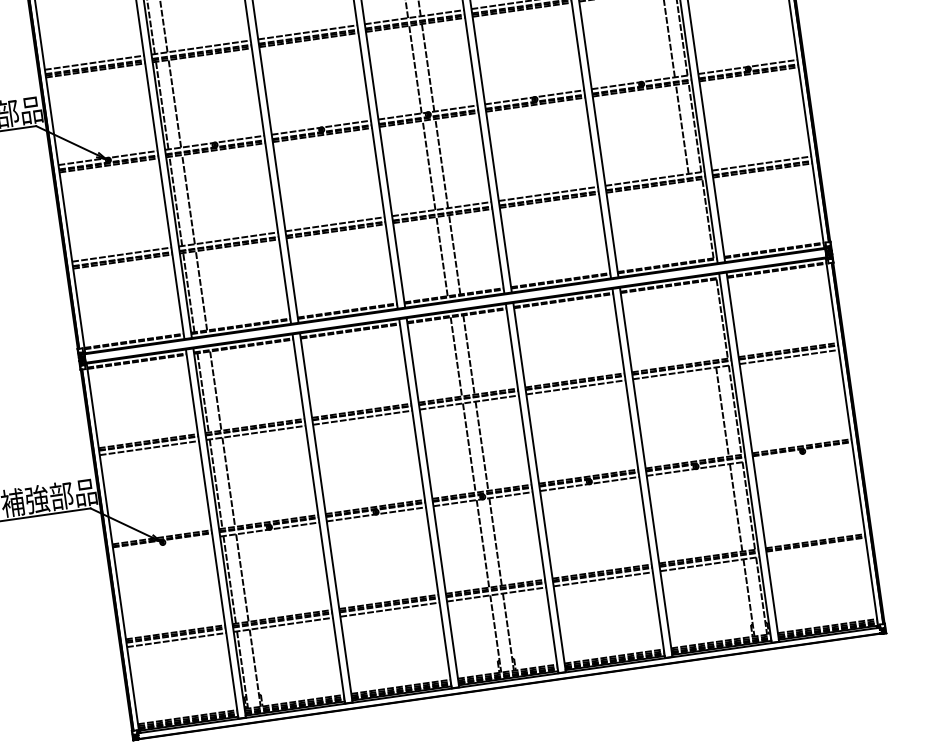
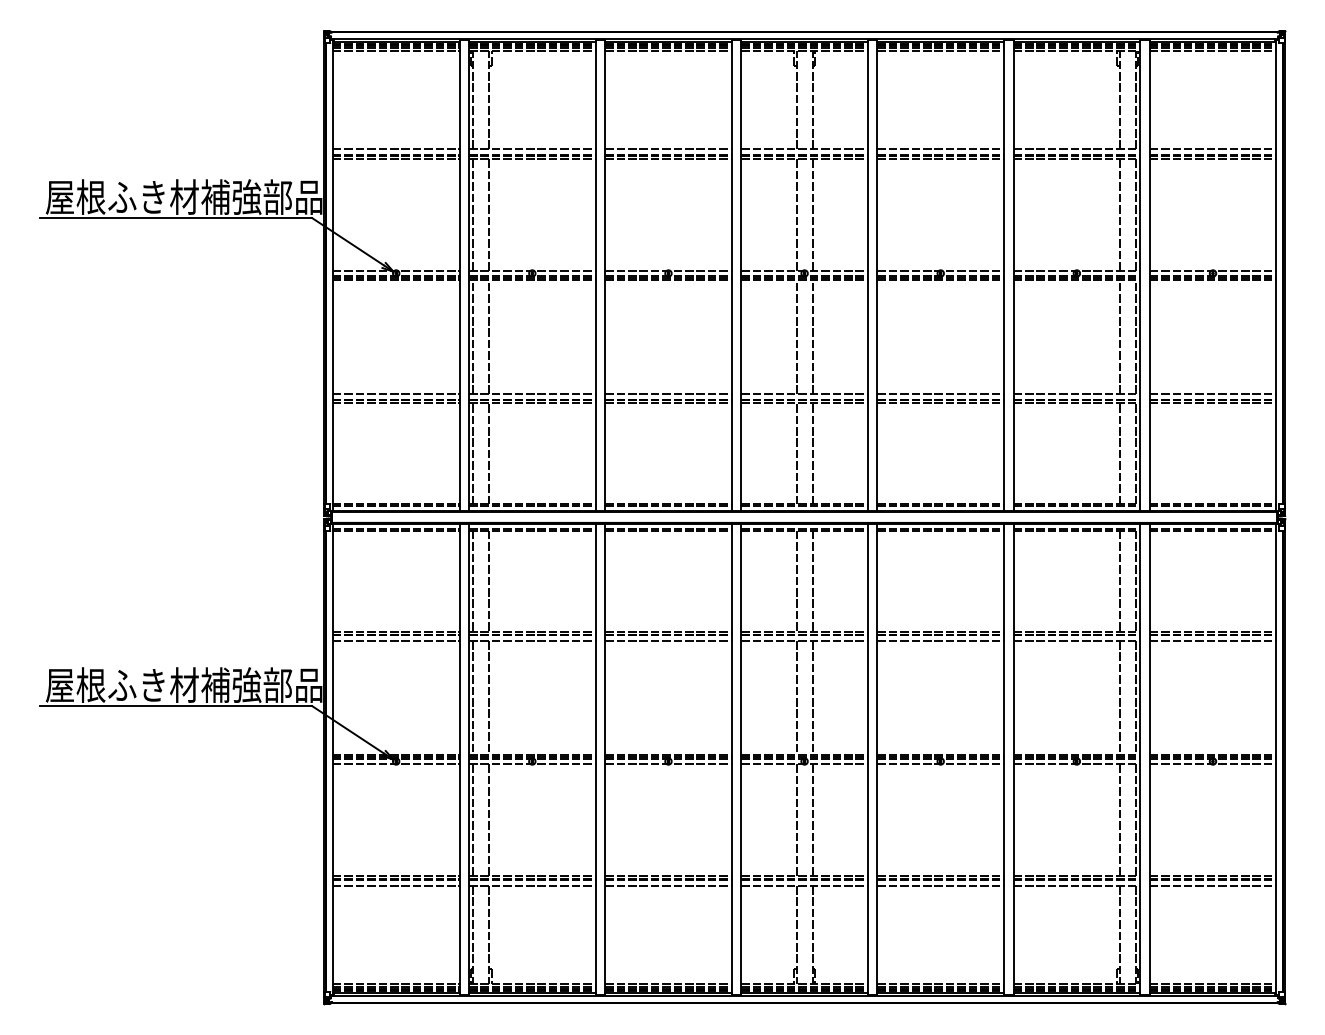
line: (695, 220) -> (1119, 453), added
line: (709, 320) -> (1119, 581), added
line: (802, 453) -> (1212, 764), added
line: (162, 544) -> (395, 764), added
line: (816, 548) -> (1212, 885), added

